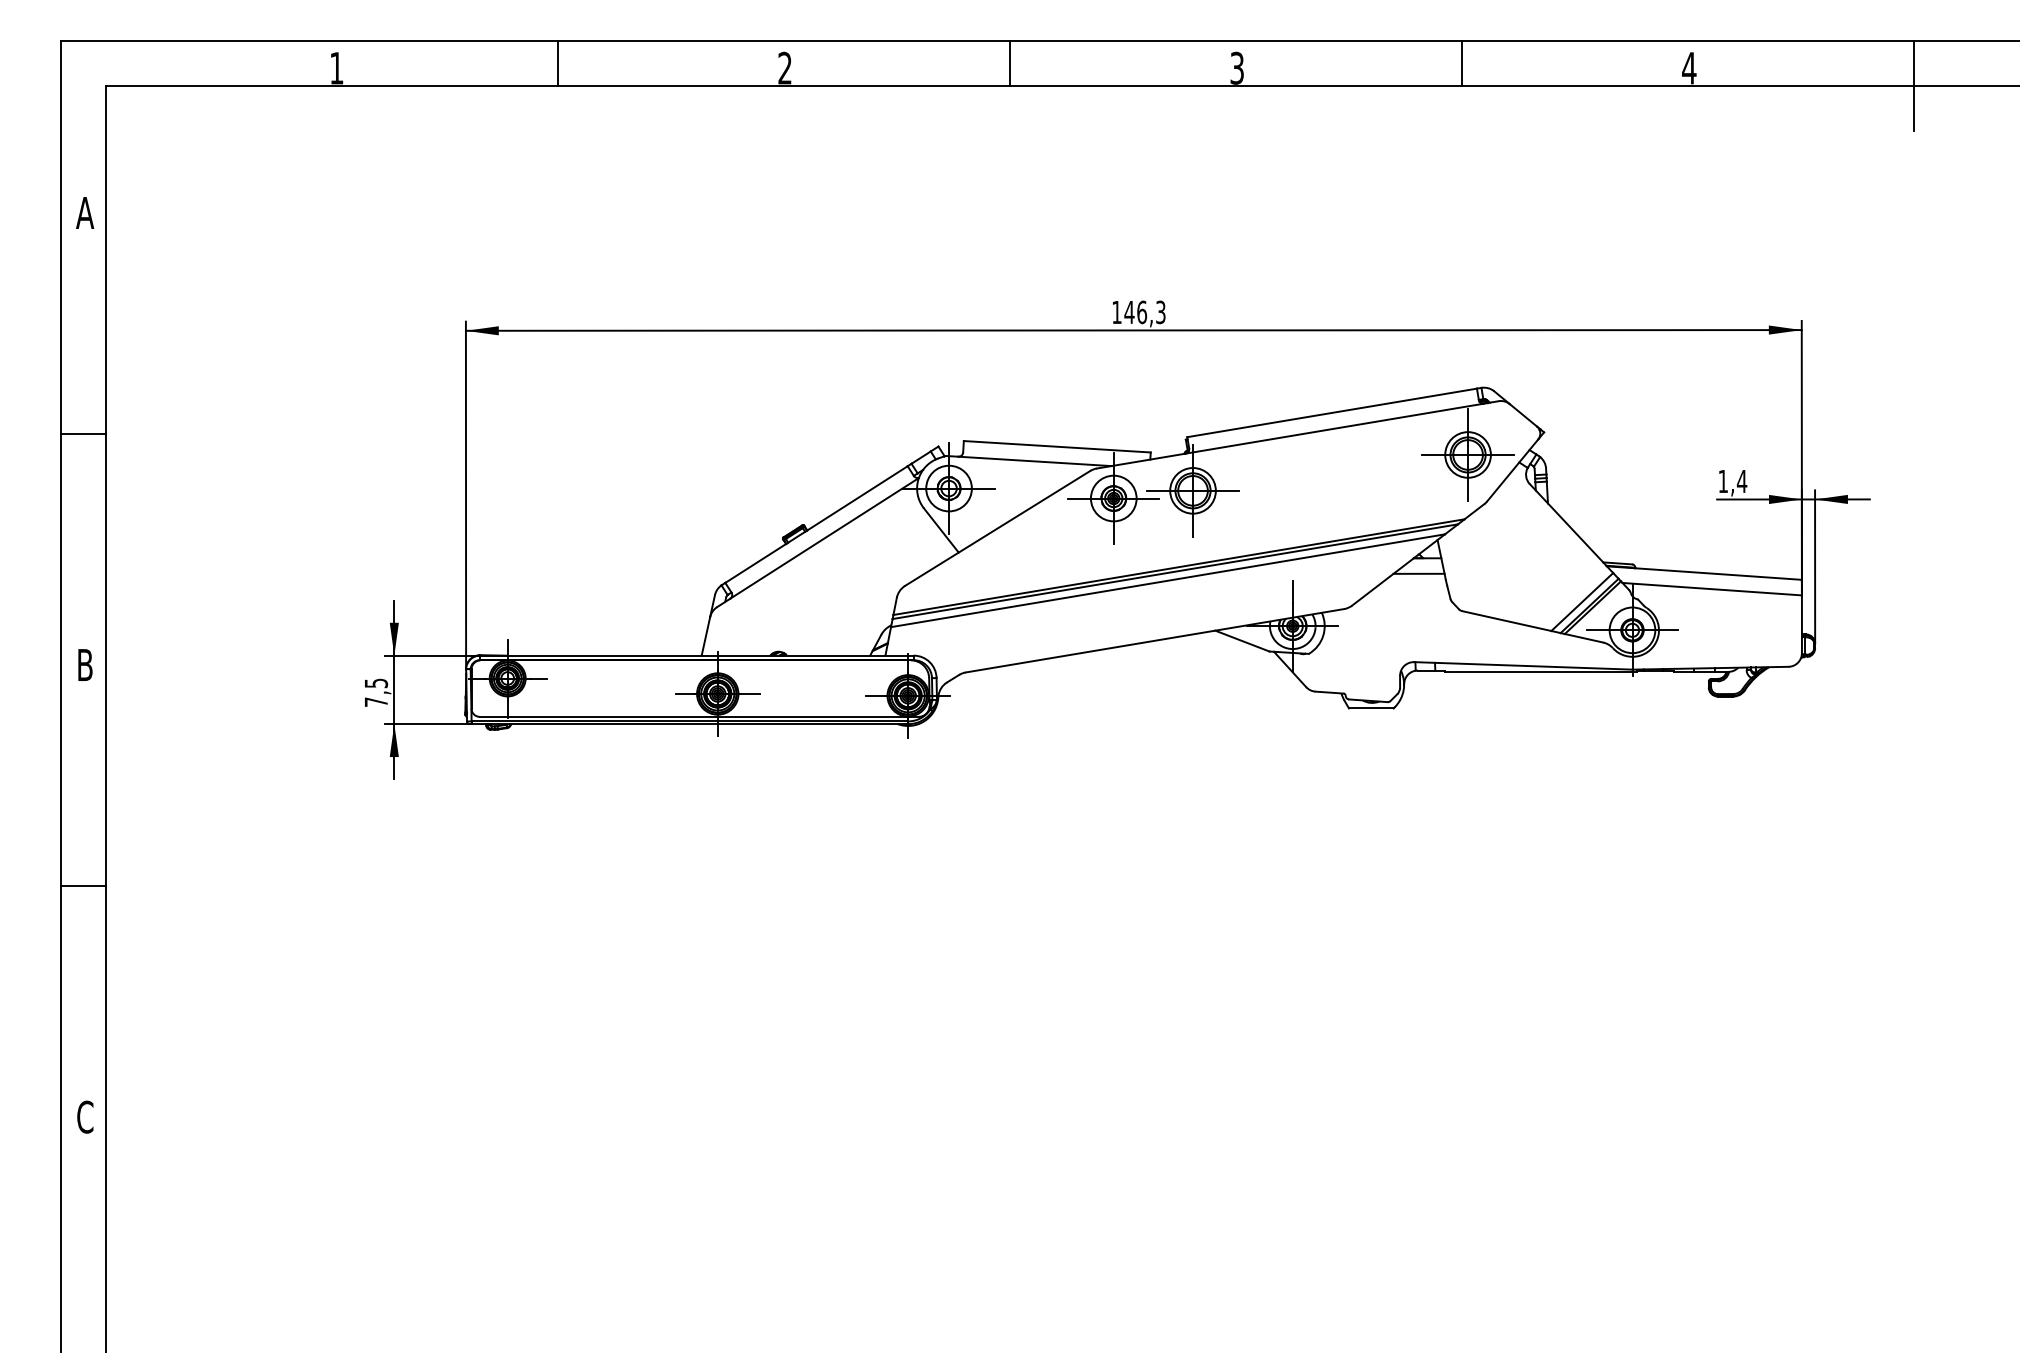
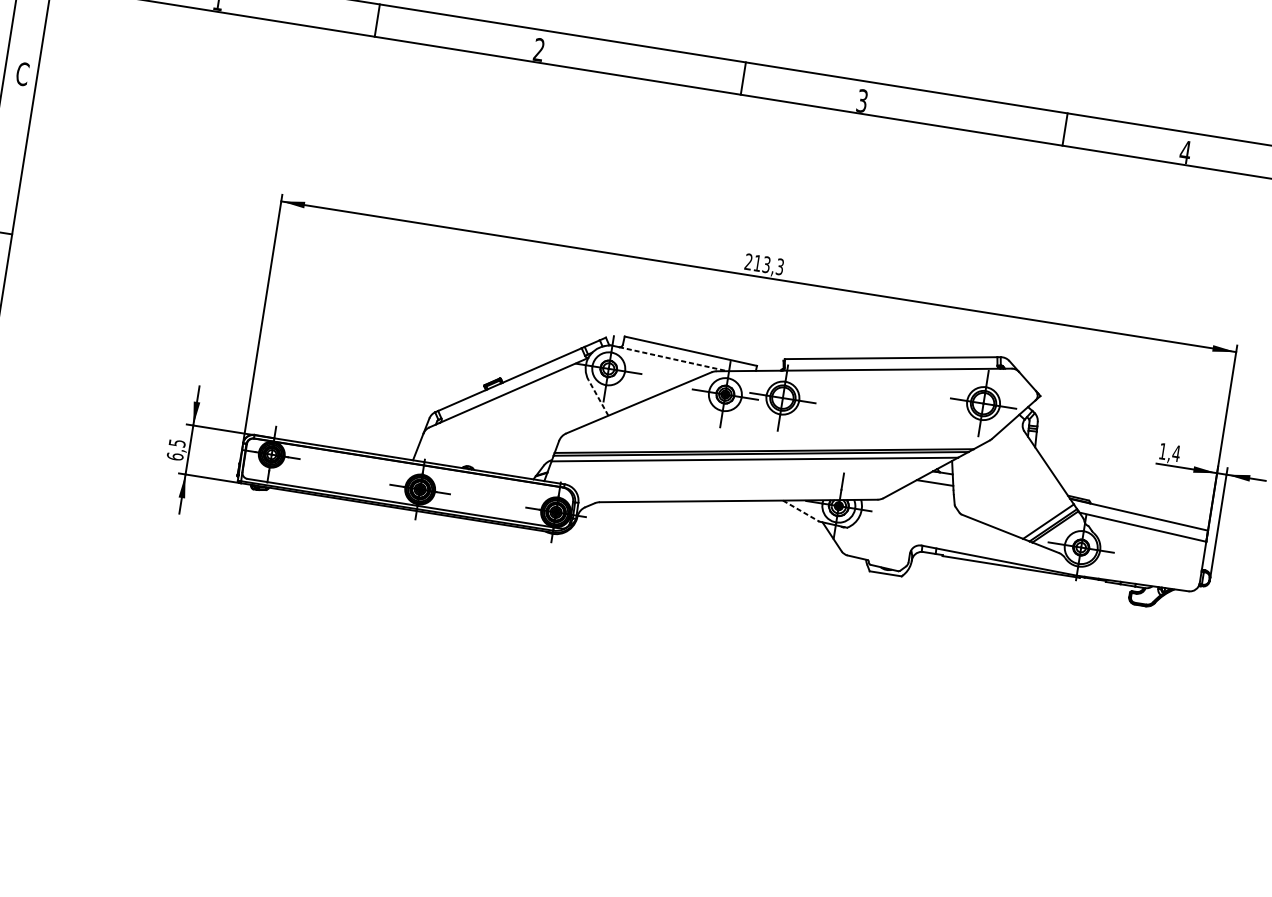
line: (1010, 62) -> (743, 78), moved
line: (1462, 62) -> (1065, 129), moved
text: (85, 212) -> (22, 73), A -> C
text: (1129, 312) -> (757, 263), 146,3 -> 213,3
line: (1034, 461) -> (672, 359), solid -> dashed
line: (941, 530) -> (598, 397), solid -> dashed
line: (1242, 641) -> (801, 511), solid -> dashed
text: (376, 701) -> (175, 456), 7,5 -> 6,5

